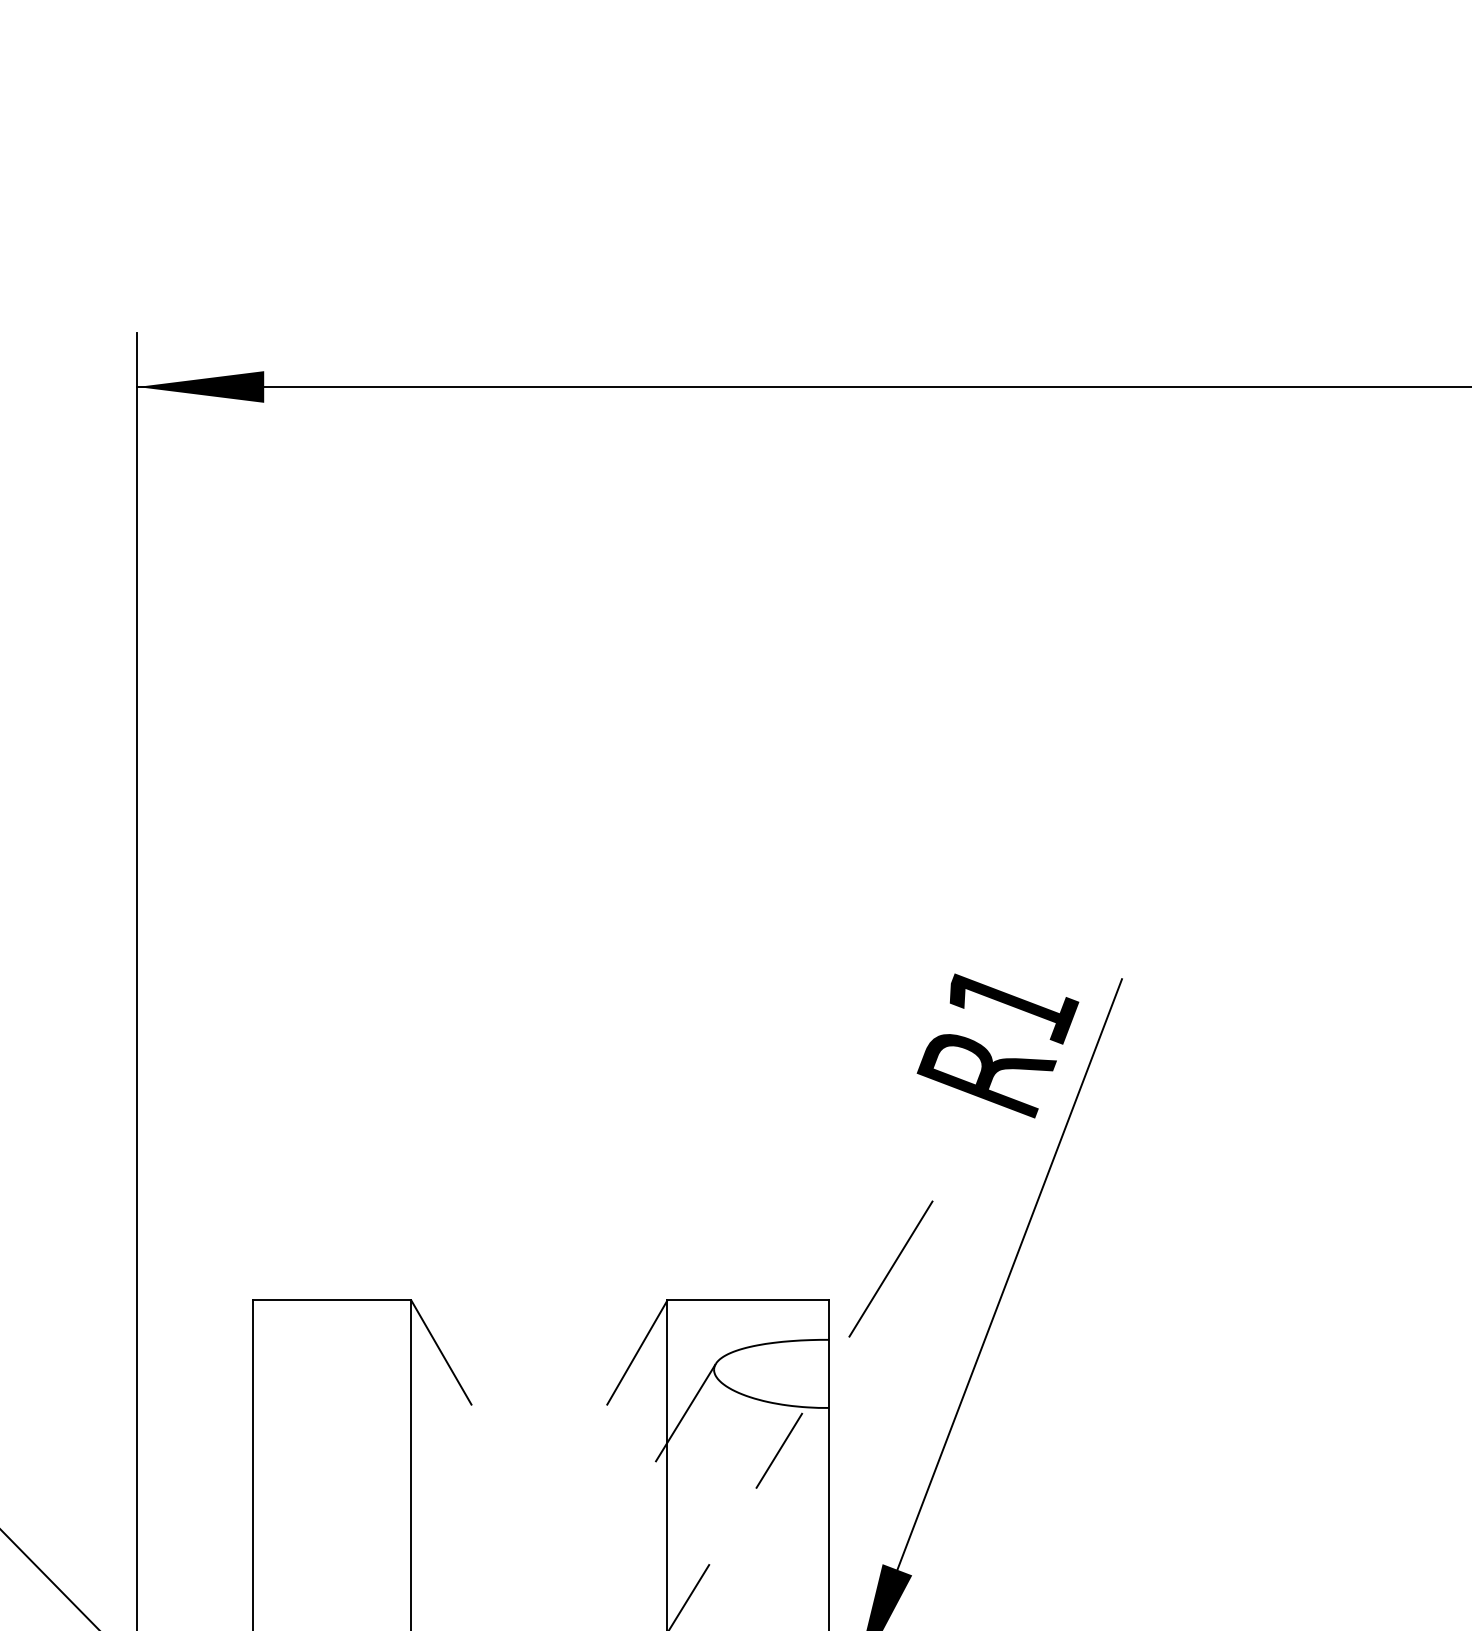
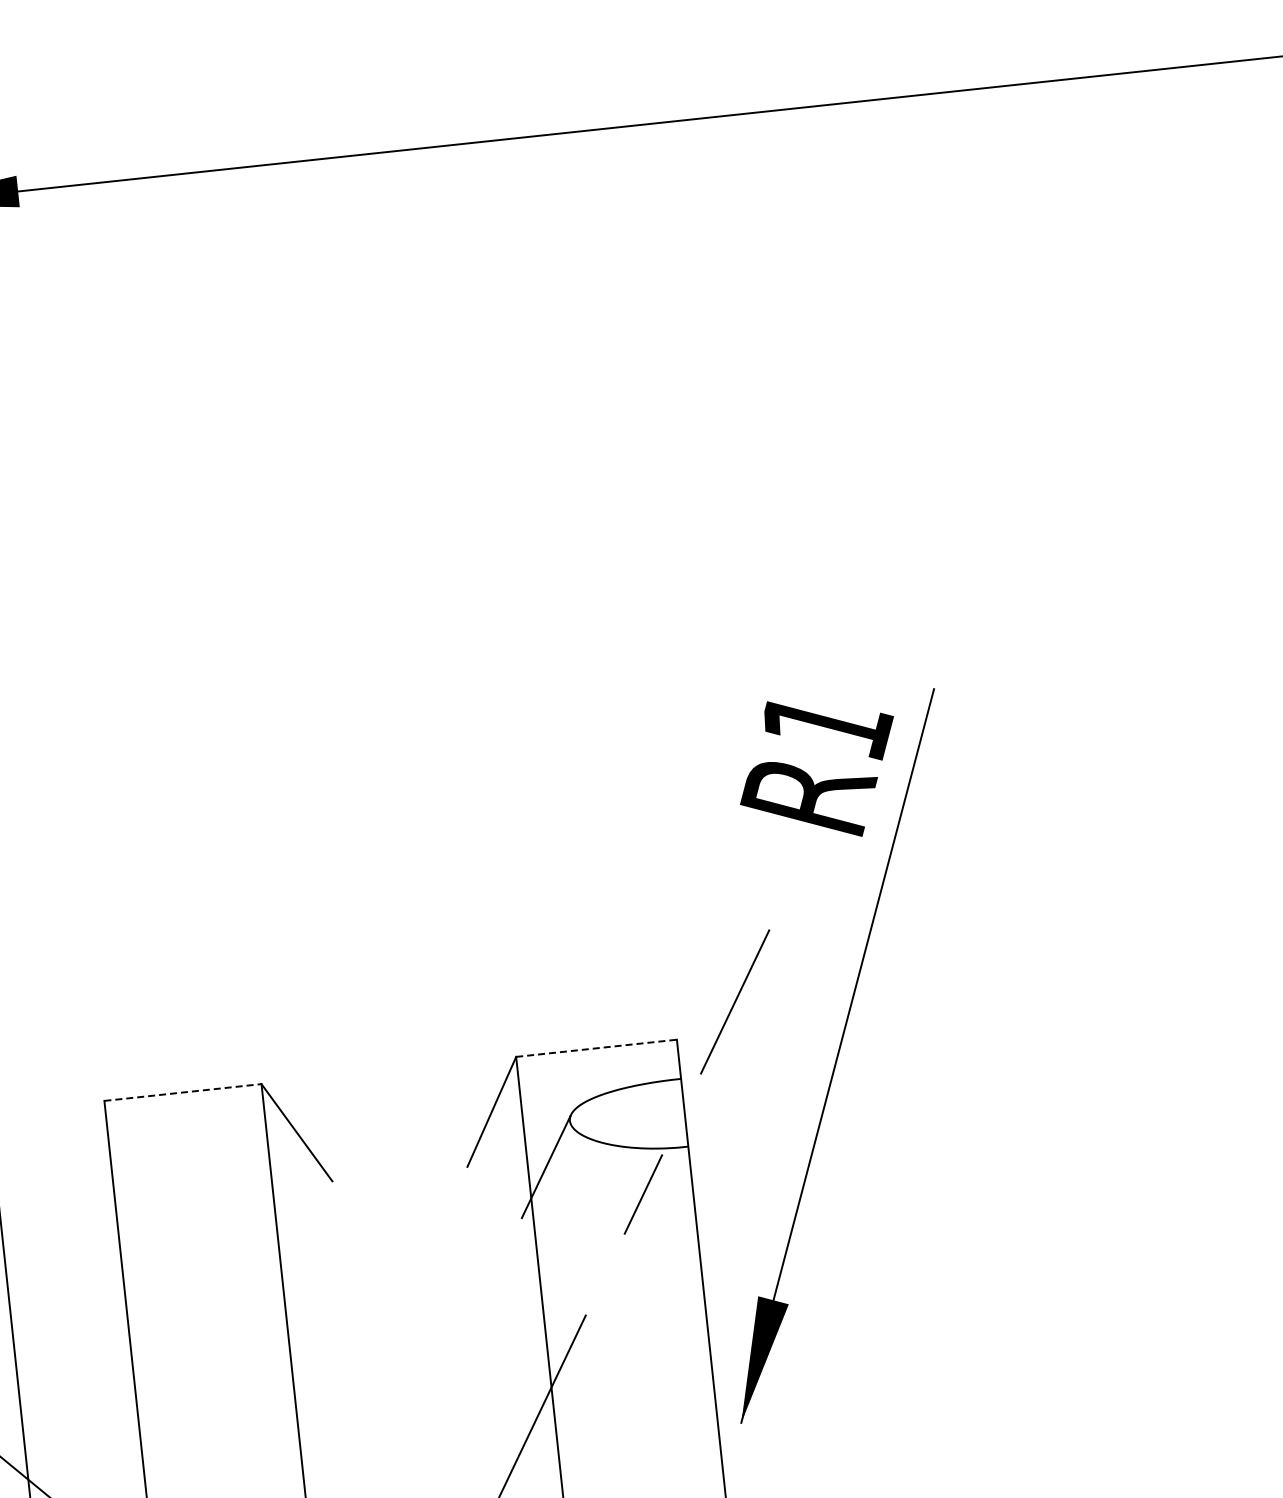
line: (332, 1300) -> (183, 1092), solid -> dashed
line: (748, 1300) -> (596, 1048), solid -> dashed

